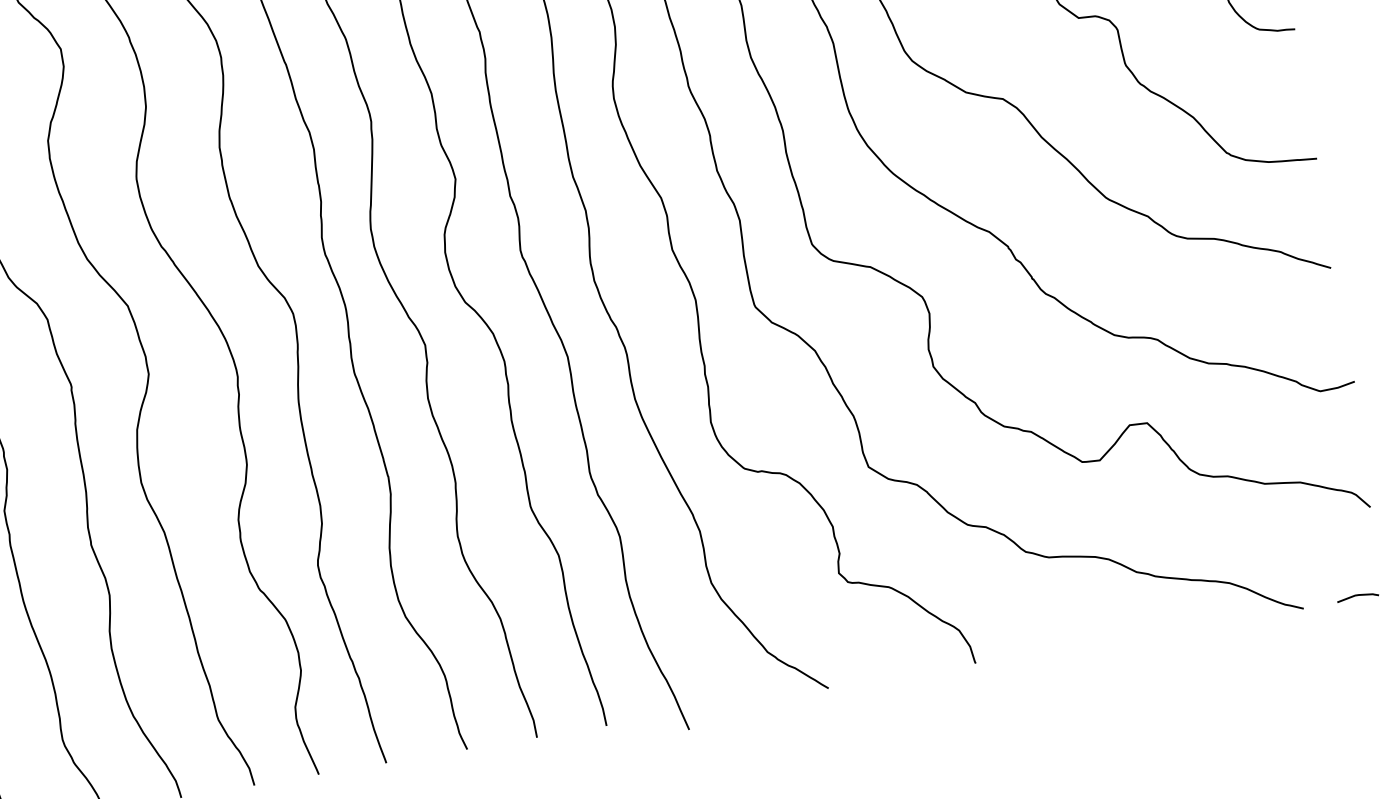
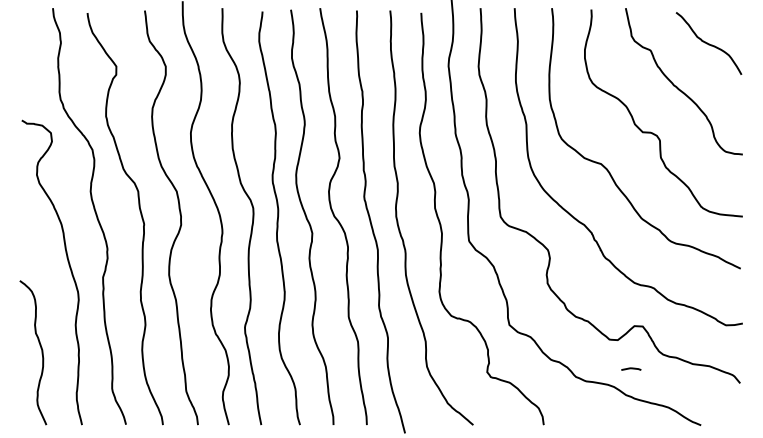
line: (1358, 595) -> (631, 368), moved

